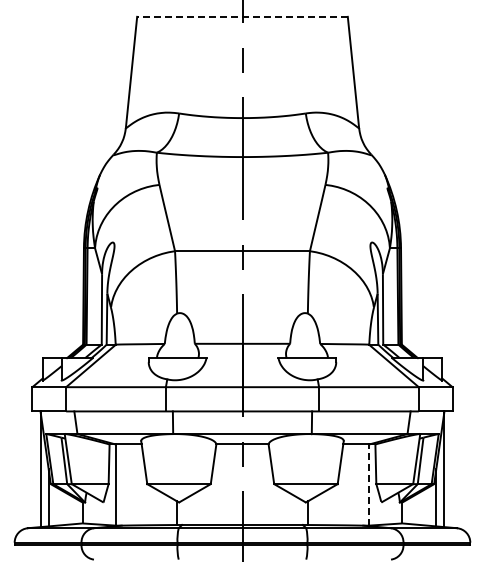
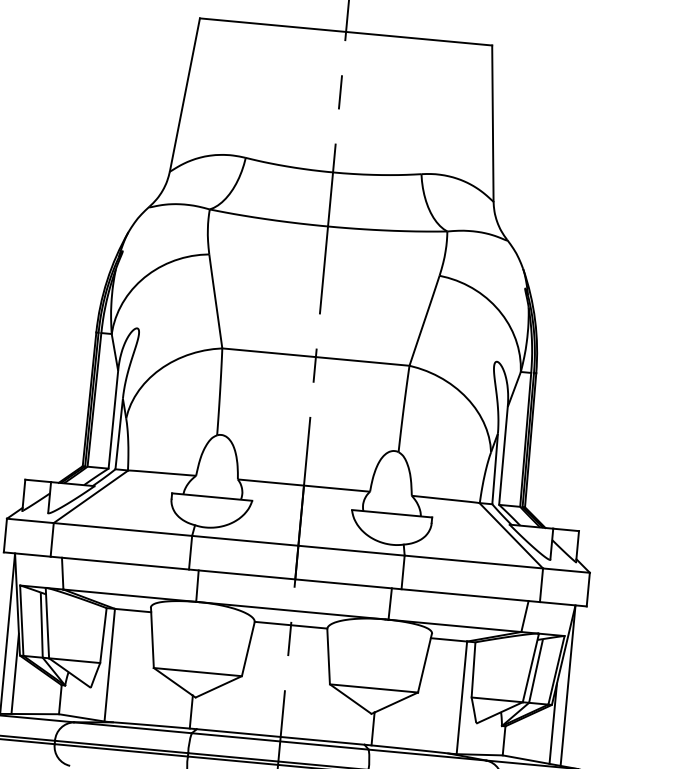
line: (242, 16) -> (346, 31), dashed -> solid
line: (369, 485) -> (461, 698), dashed -> solid

